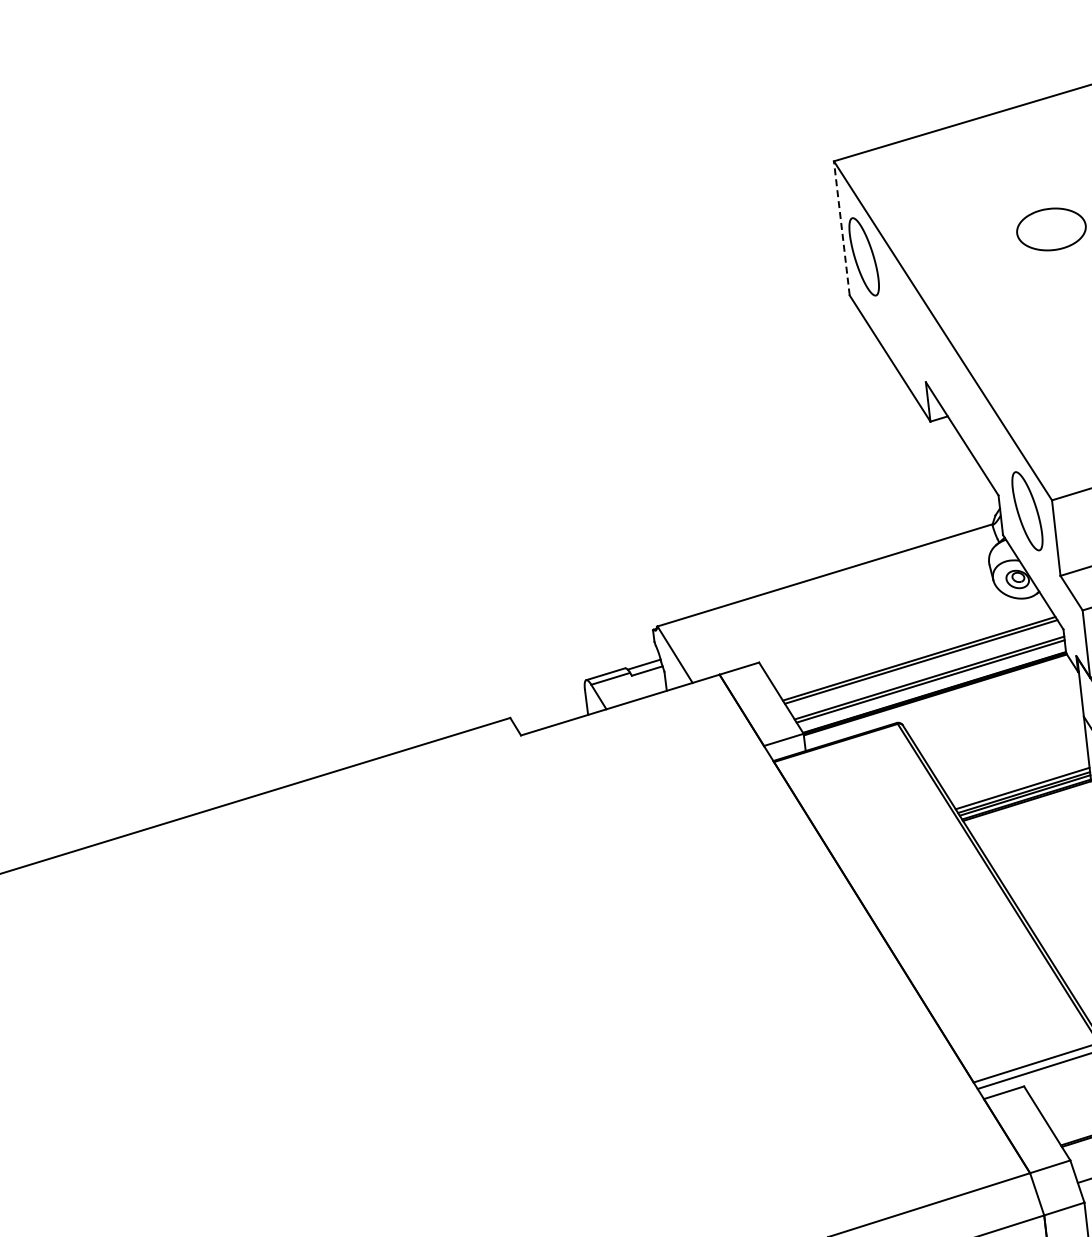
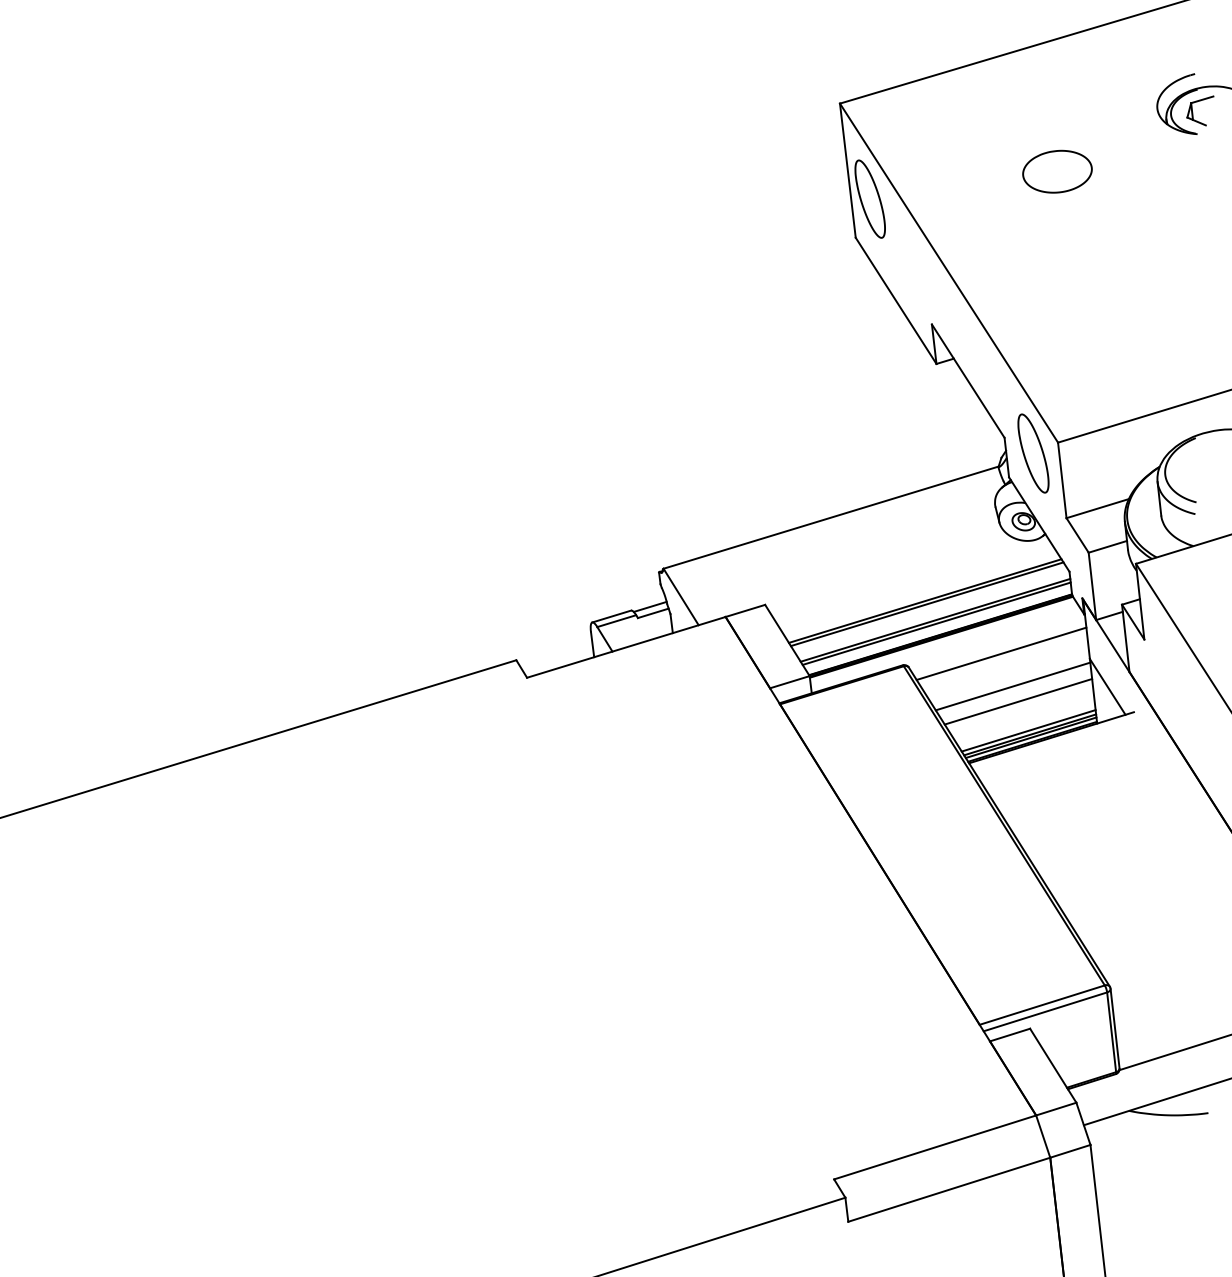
line: (841, 228) -> (847, 170), dashed -> solid
line: (995, 711) -> (1001, 653), added
line: (1006, 744) -> (1012, 686), added
line: (1012, 759) -> (1018, 701), added

